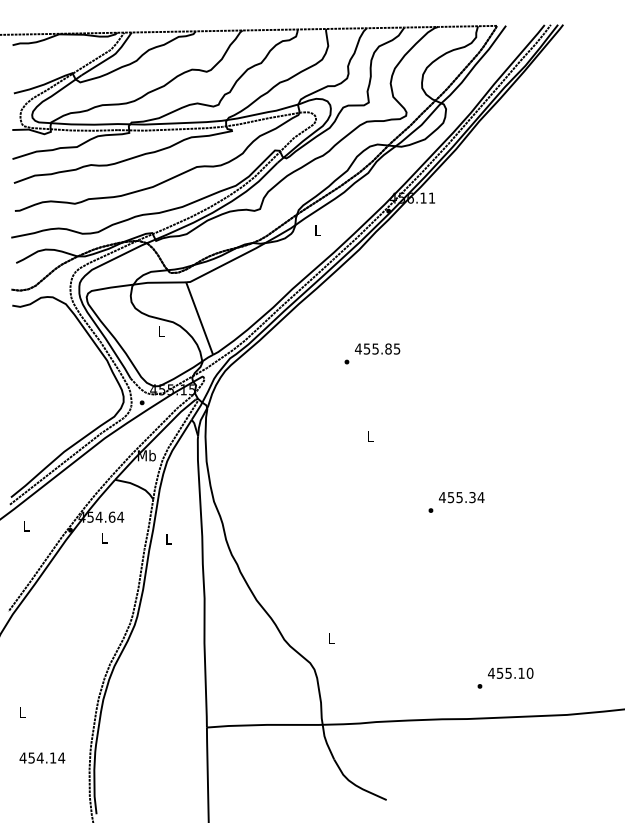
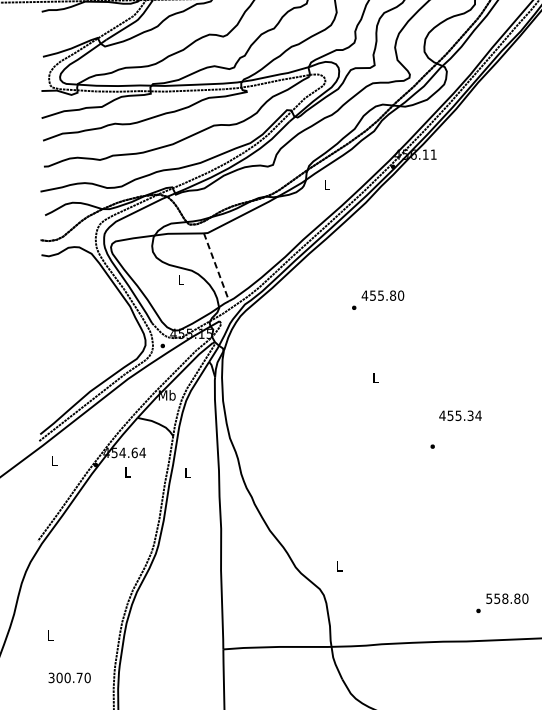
line: (199, 318) -> (216, 267), solid -> dashed
text: (396, 348) -> (400, 295), 455.85 -> 455.80
text: (461, 497) -> (460, 415), moved
text: (505, 672) -> (502, 597), 455.10 -> 558.80
text: (42, 757) -> (69, 677), 454.14 -> 300.70

